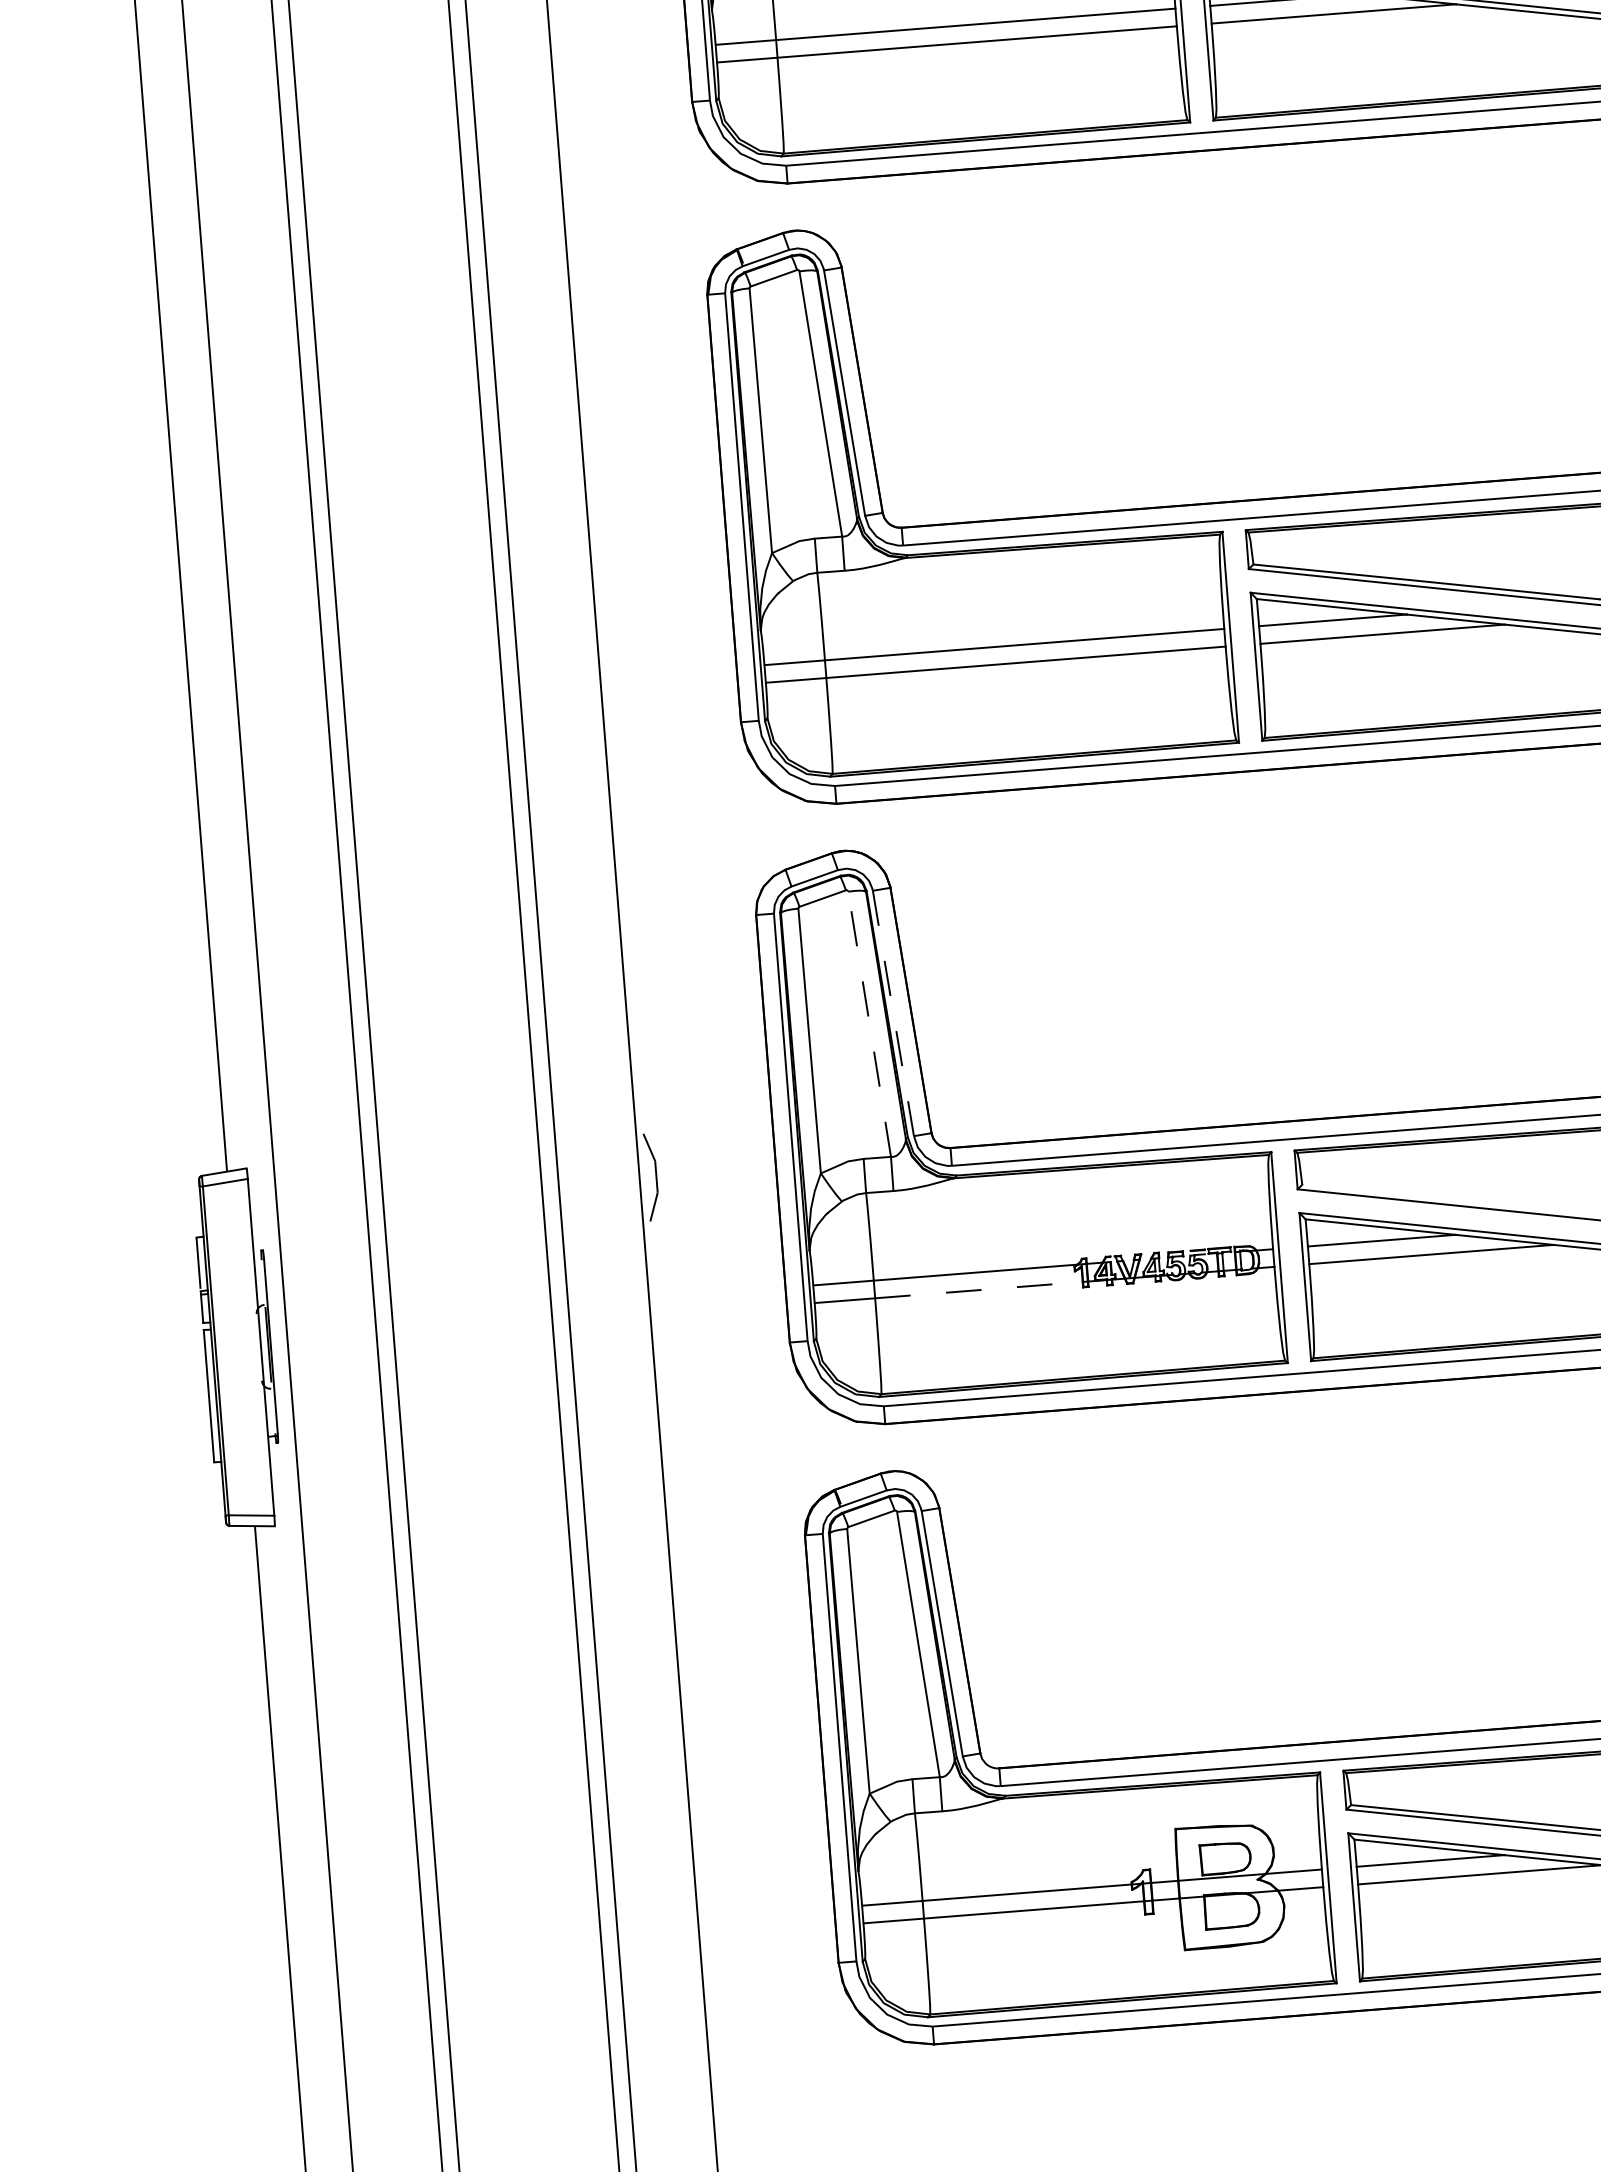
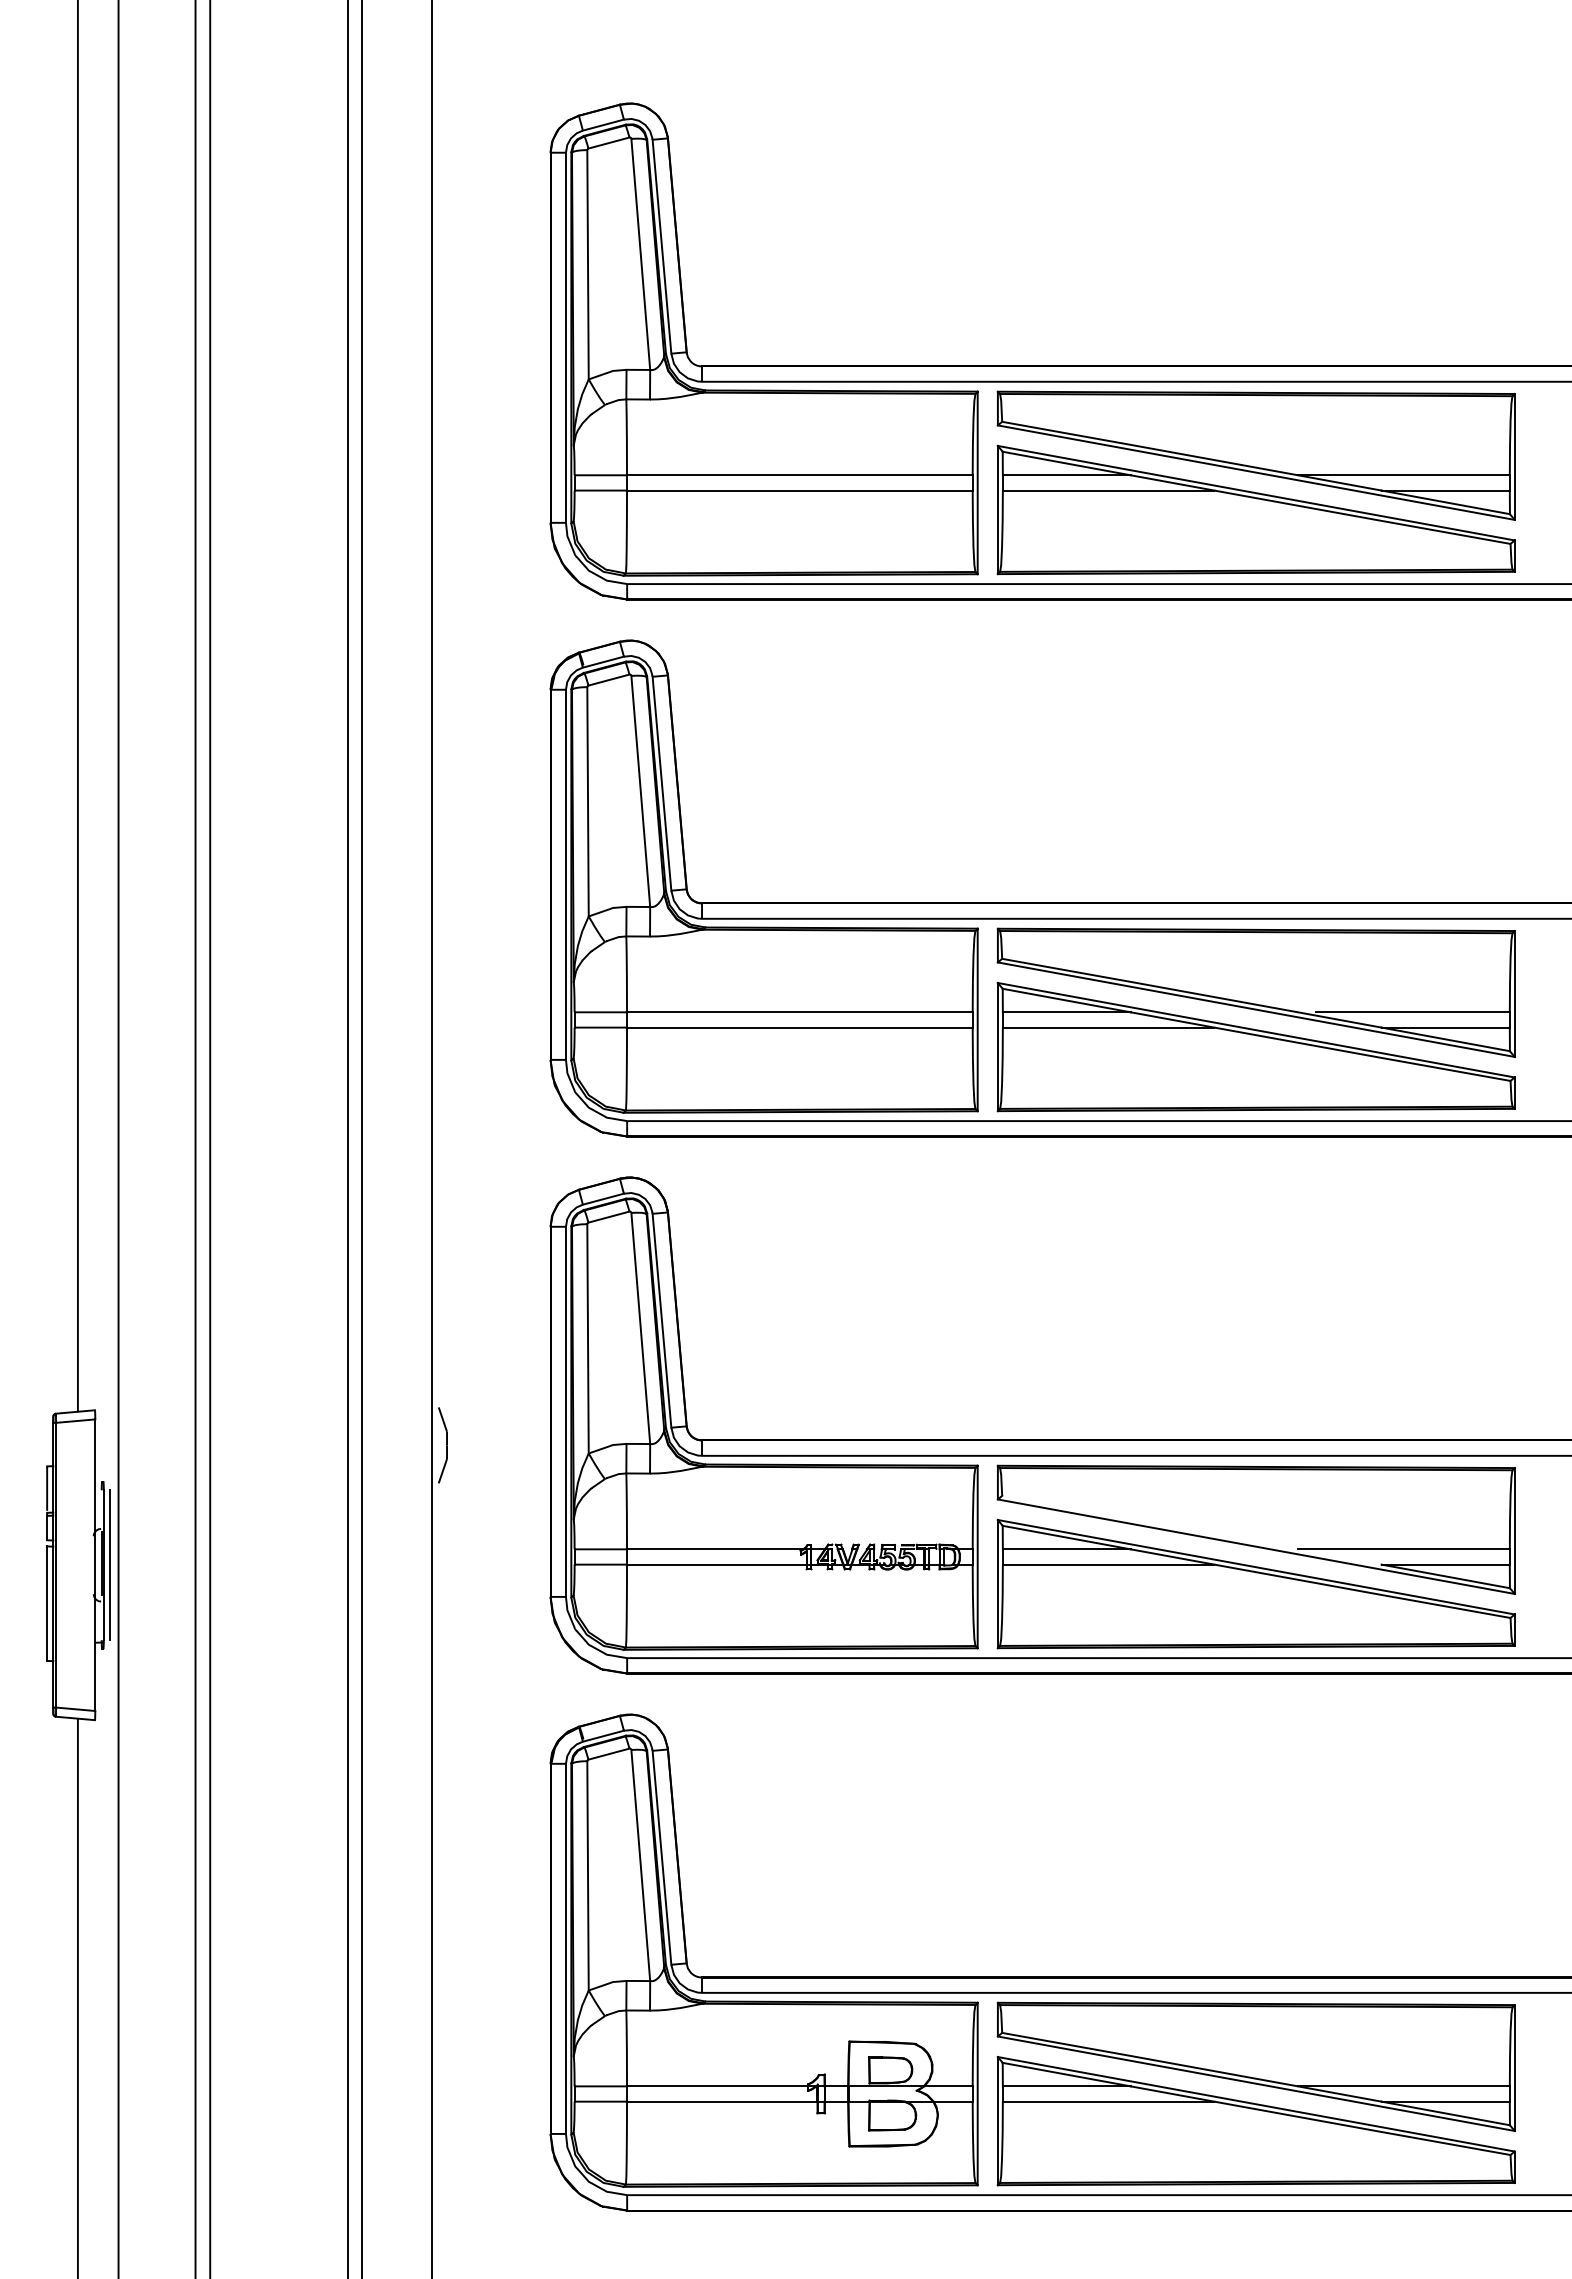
line: (894, 1014) -> (662, 1321), dashed -> solid
line: (869, 1024) -> (640, 1328), dashed -> solid
line: (978, 1290) -> (716, 1564), dashed -> solid
line: (278, 1346) -> (110, 1565), added

